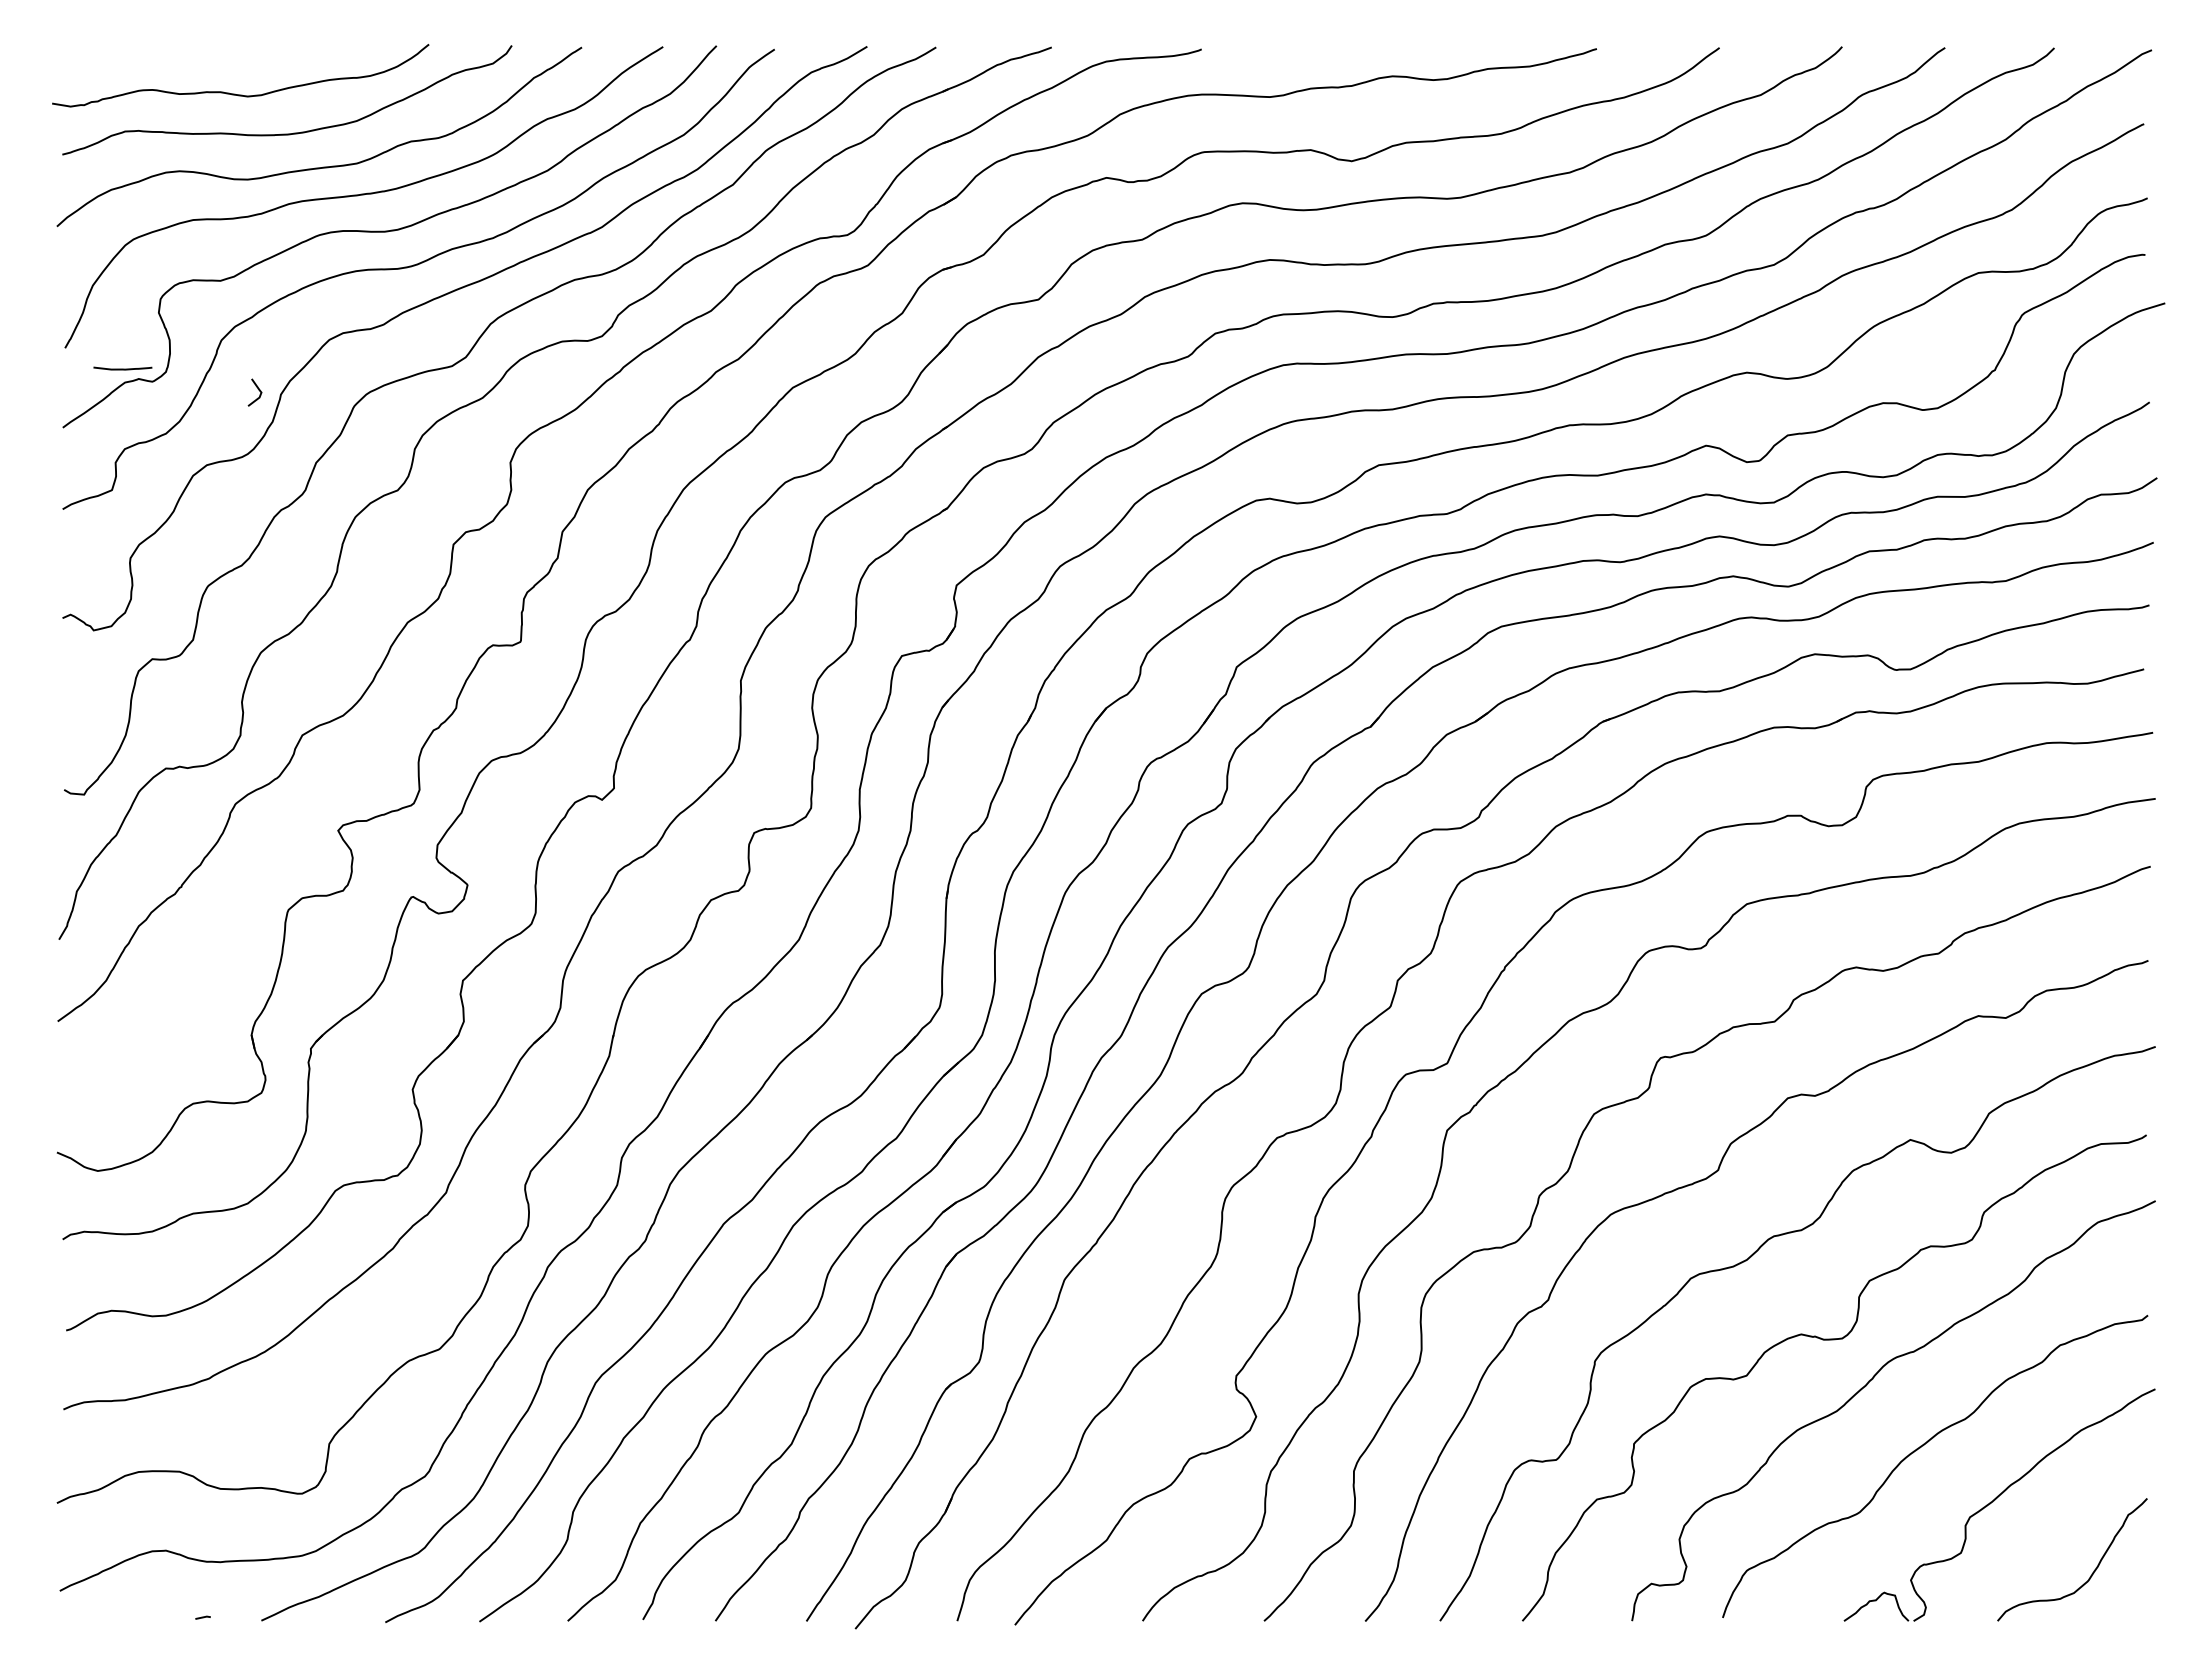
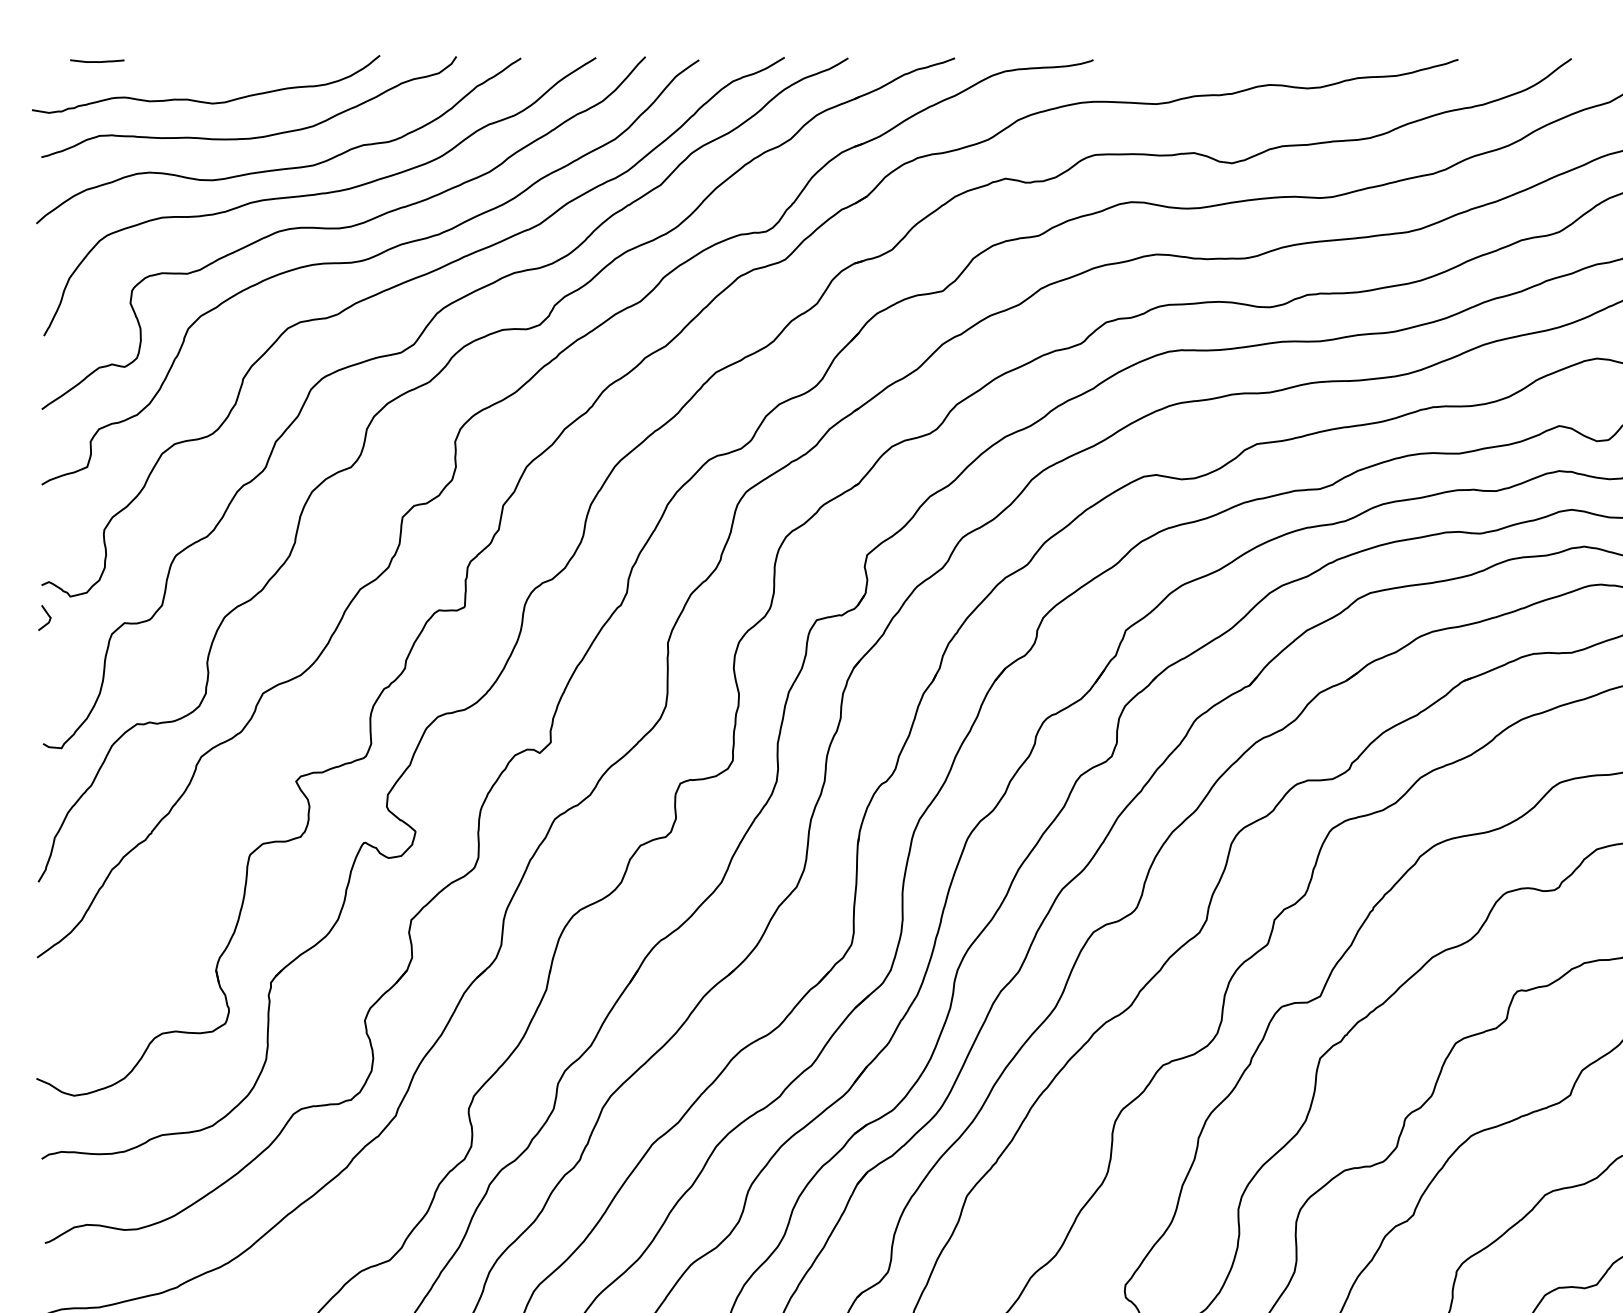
curve: (122, 368) -> (96, 61), moved
line: (258, 390) -> (48, 616), moved

